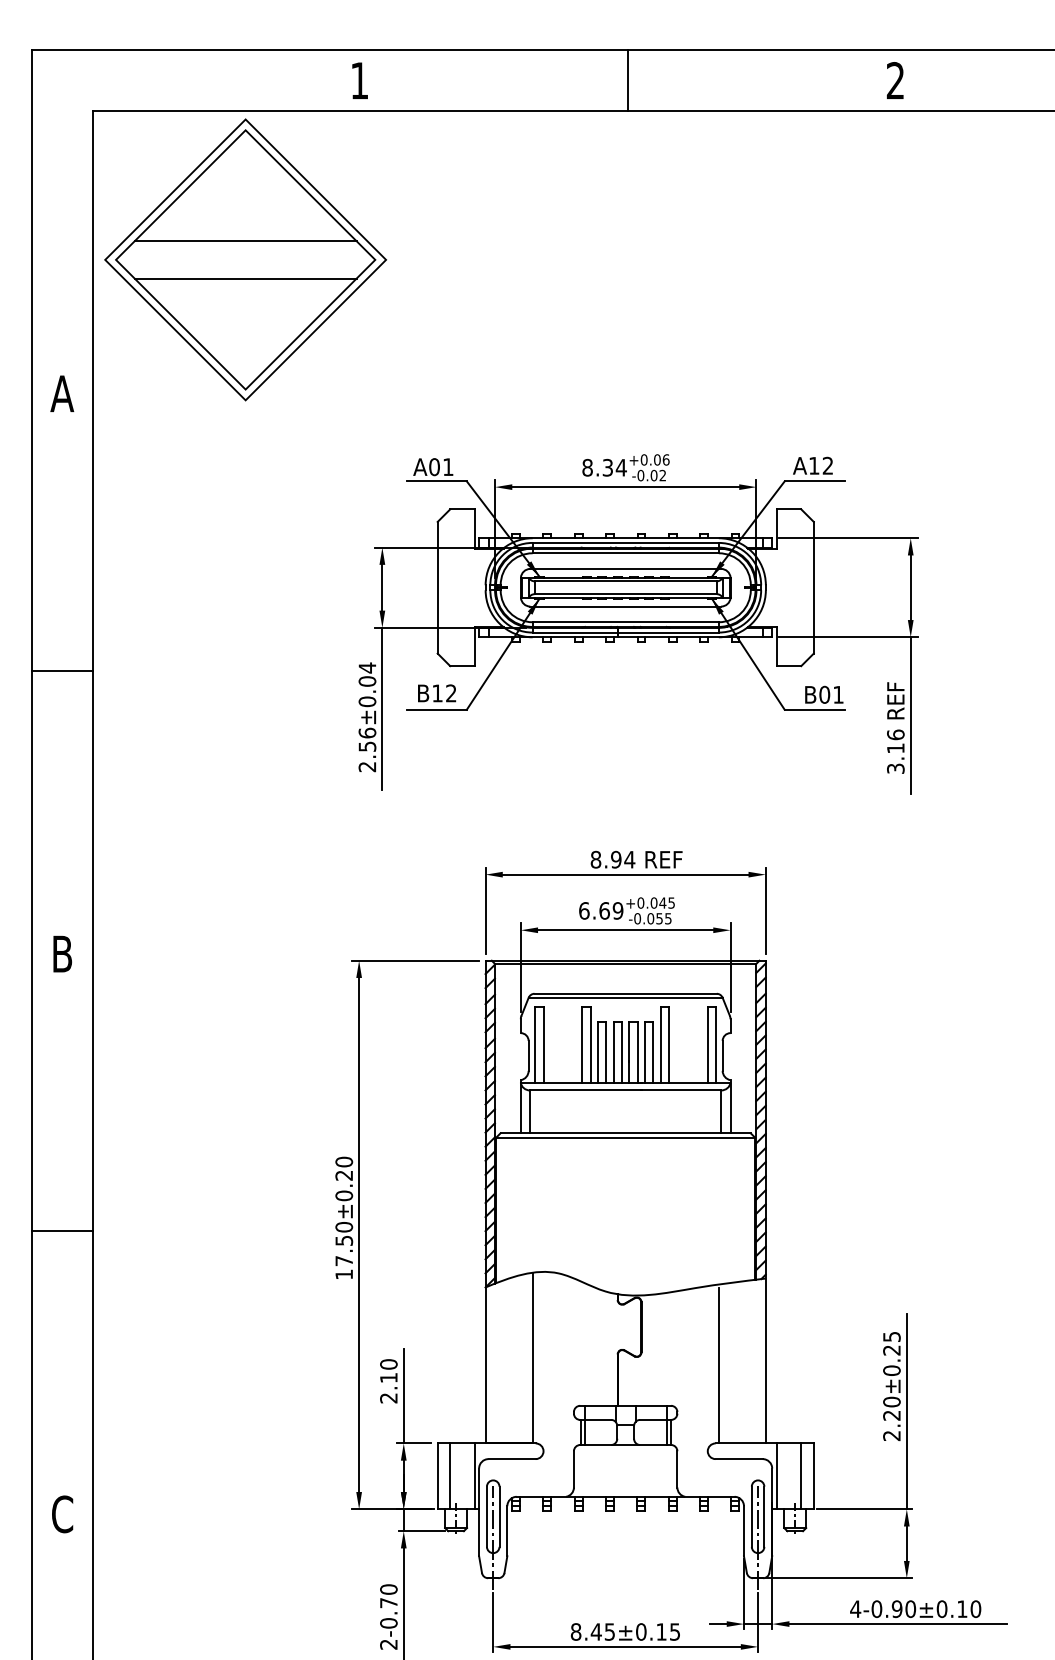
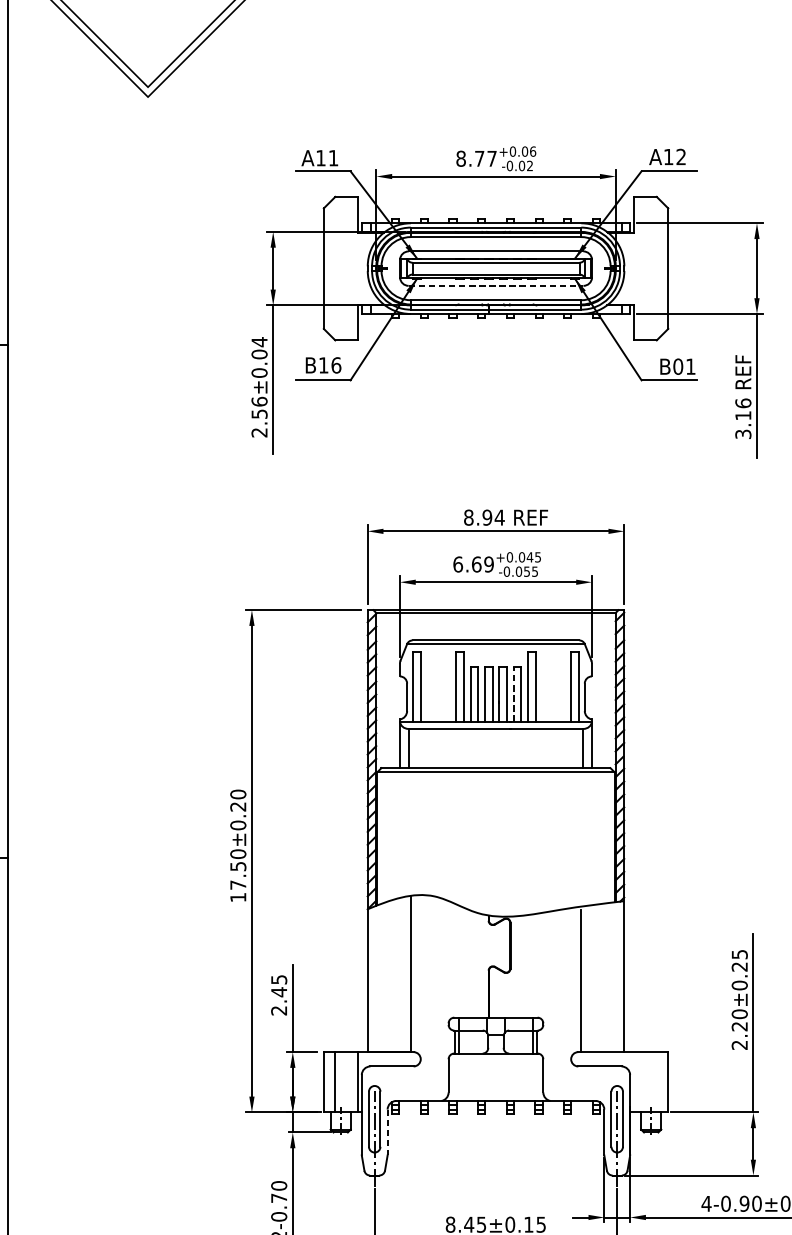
text: (434, 467) -> (320, 158), A01 -> A11
text: (614, 467) -> (485, 158), 8.34 -> 8.77
line: (626, 606) -> (496, 285), solid -> dashed
text: (451, 693) -> (336, 365), B12 -> B16
line: (645, 1052) -> (514, 694), solid -> dashed
text: (388, 1371) -> (278, 986), 2.10 -> 2.45
line: (776, 1476) -> (634, 1082), removed
line: (801, 1476) -> (656, 1082), removed
line: (507, 1531) -> (387, 1132), solid -> dashed

